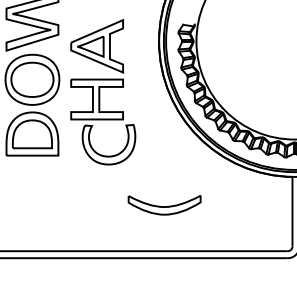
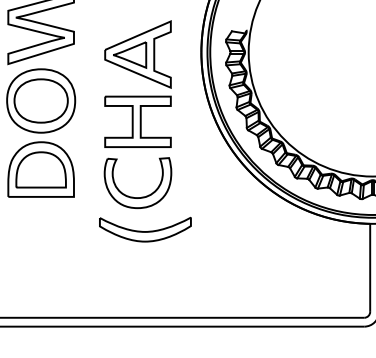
part: (99, 63) -> (141, 76), moved
part: (164, 205) -> (145, 229), moved

